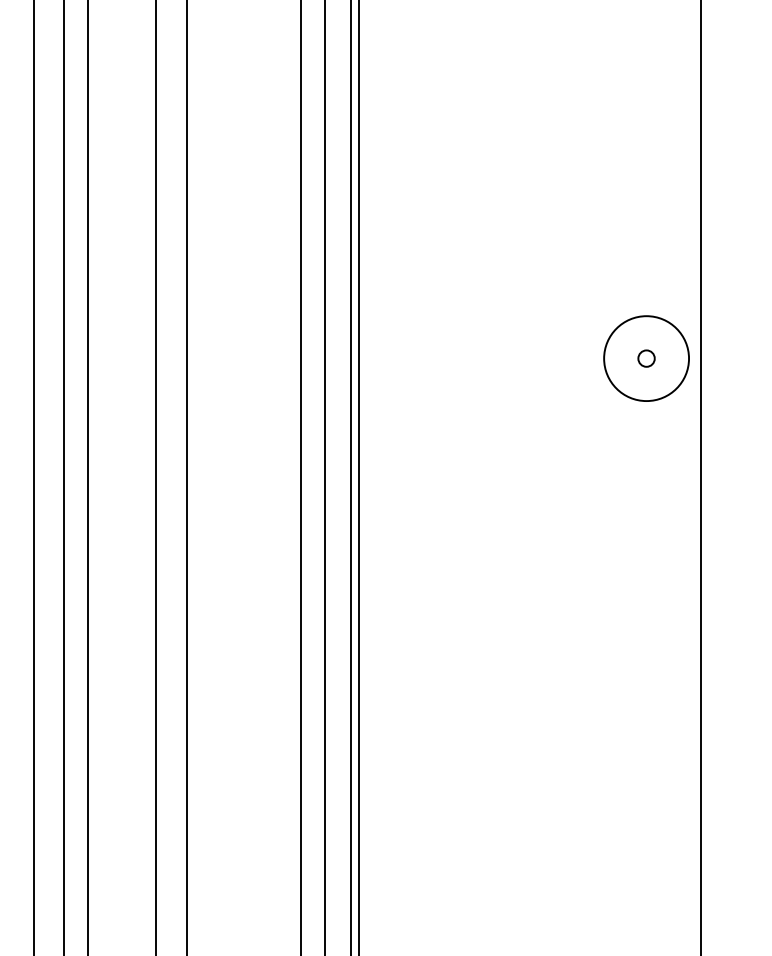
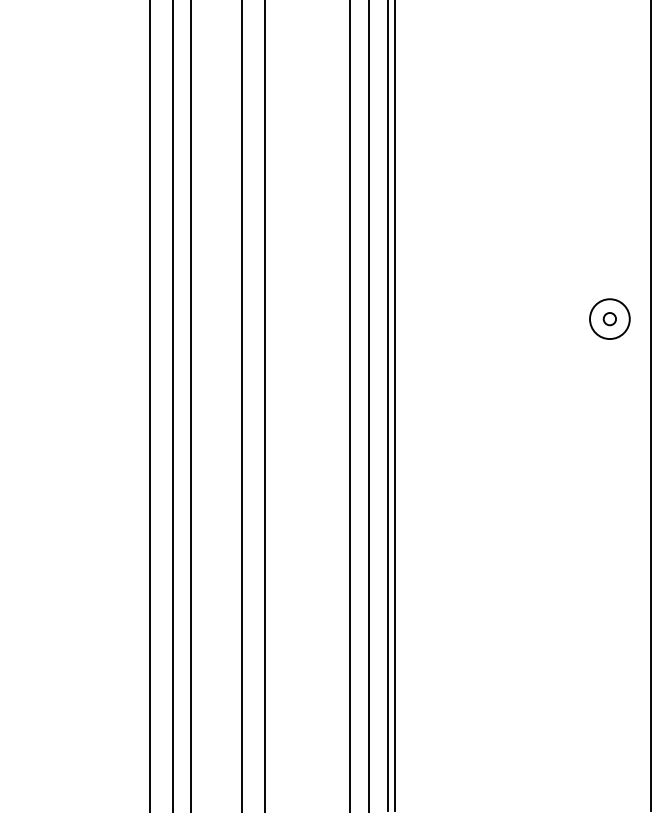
circle: (646, 359) -> (609, 319), size x0.62

